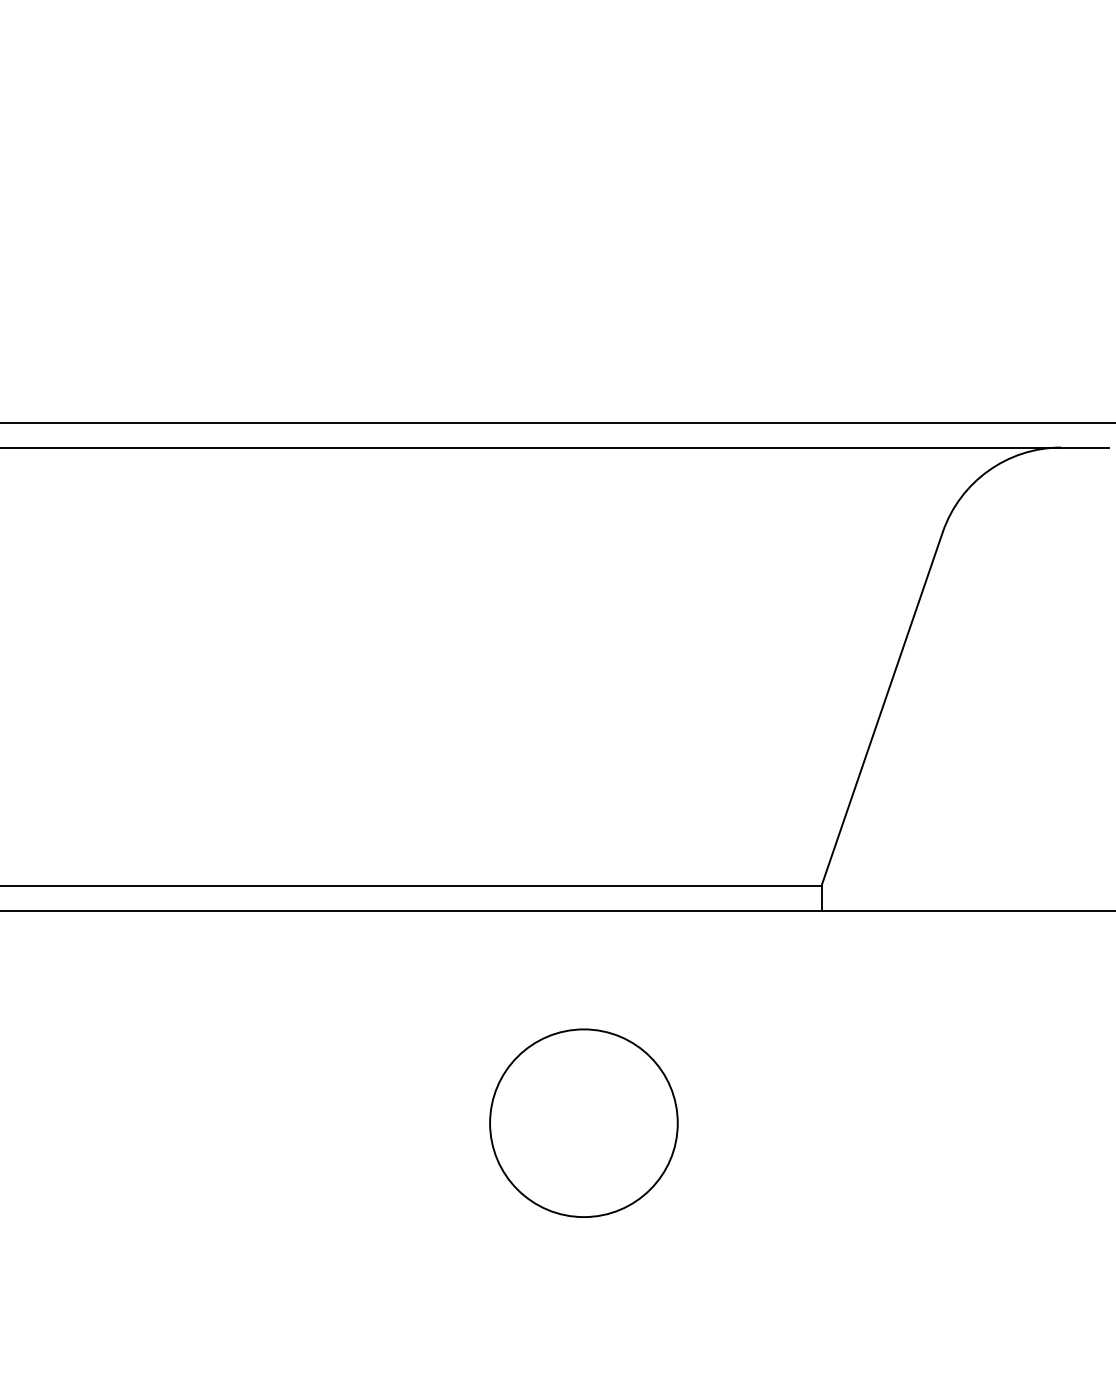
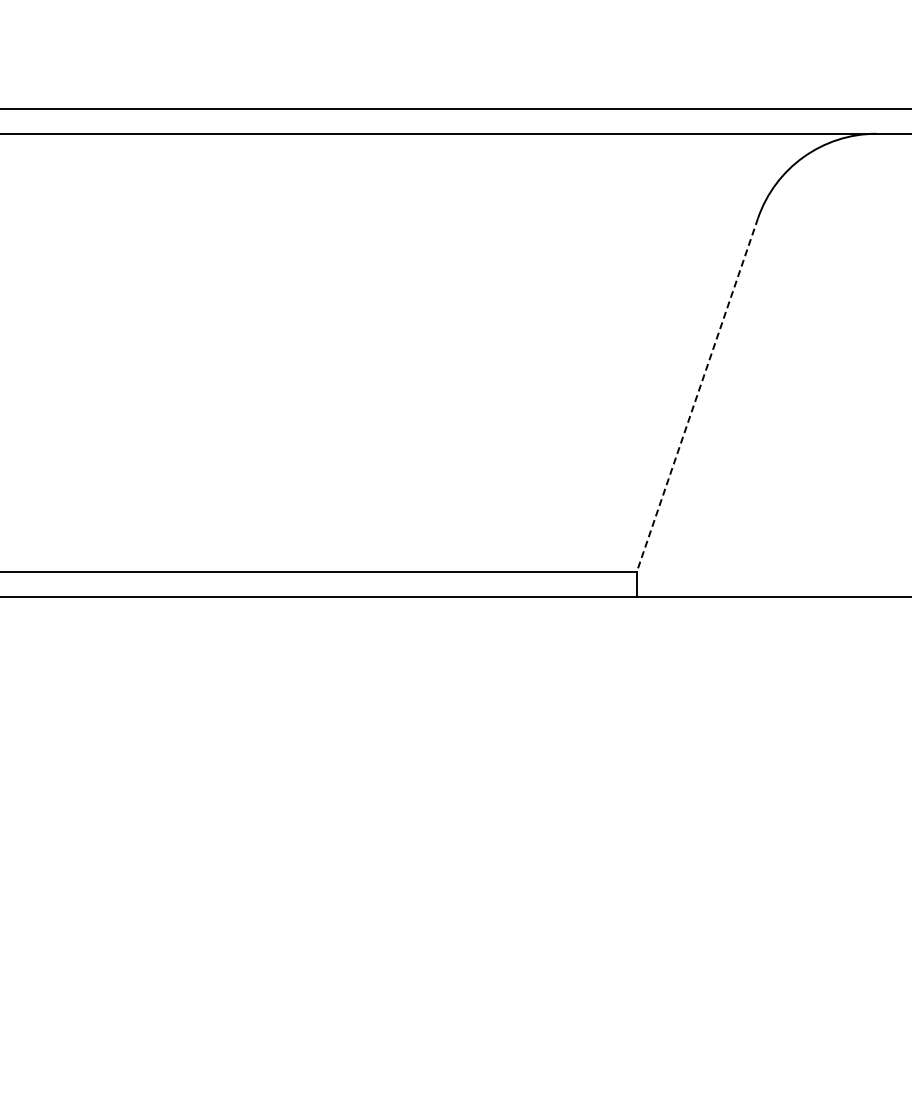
line: (882, 708) -> (697, 394), solid -> dashed
circle: (583, 1122) -> (398, 808), removed

